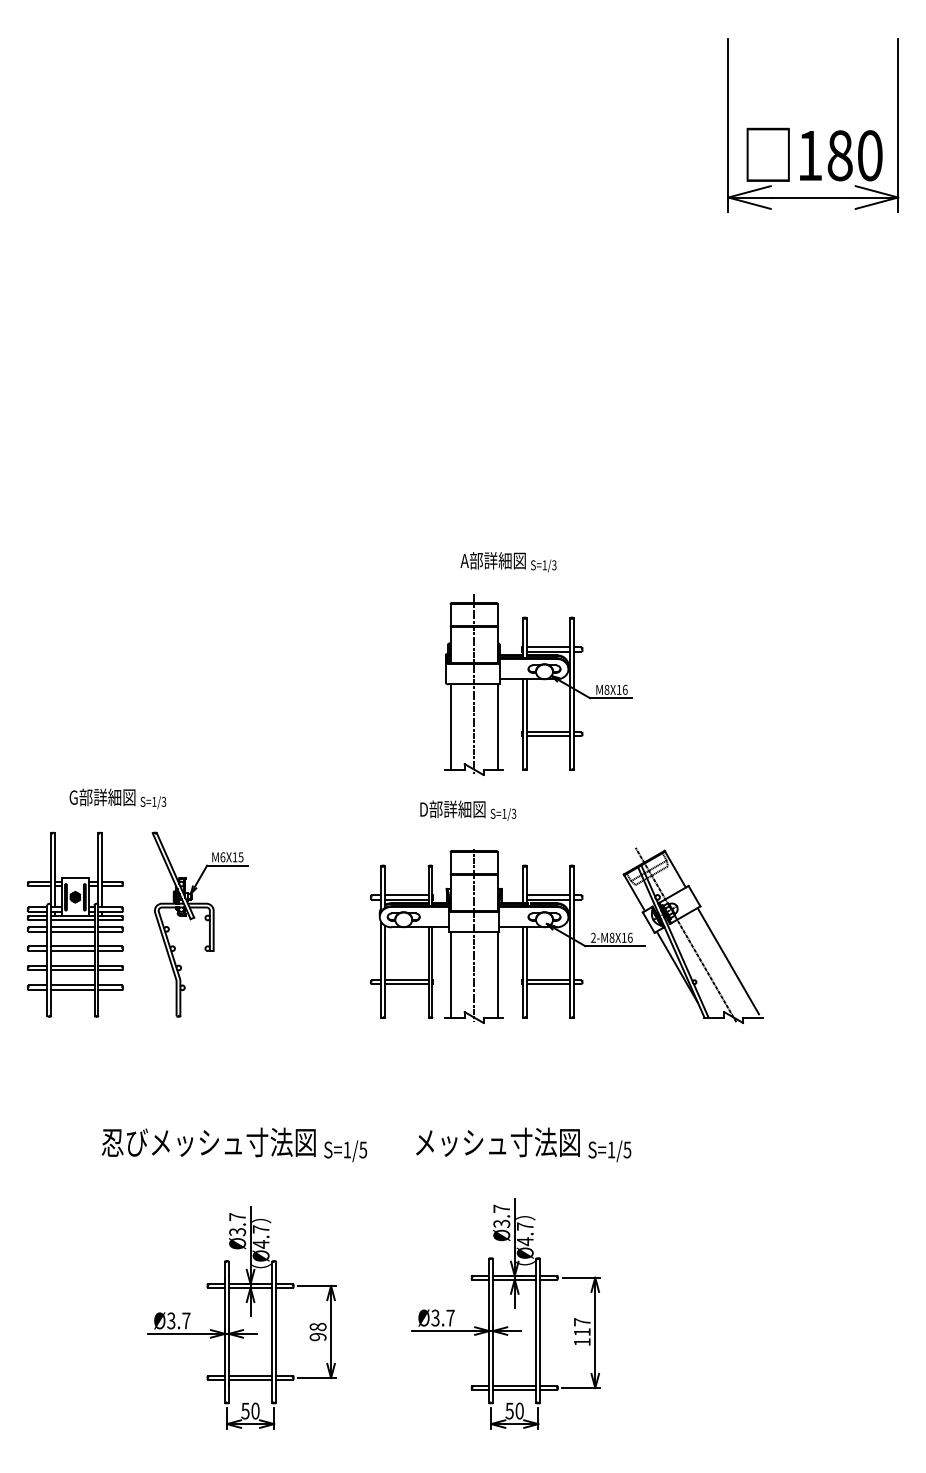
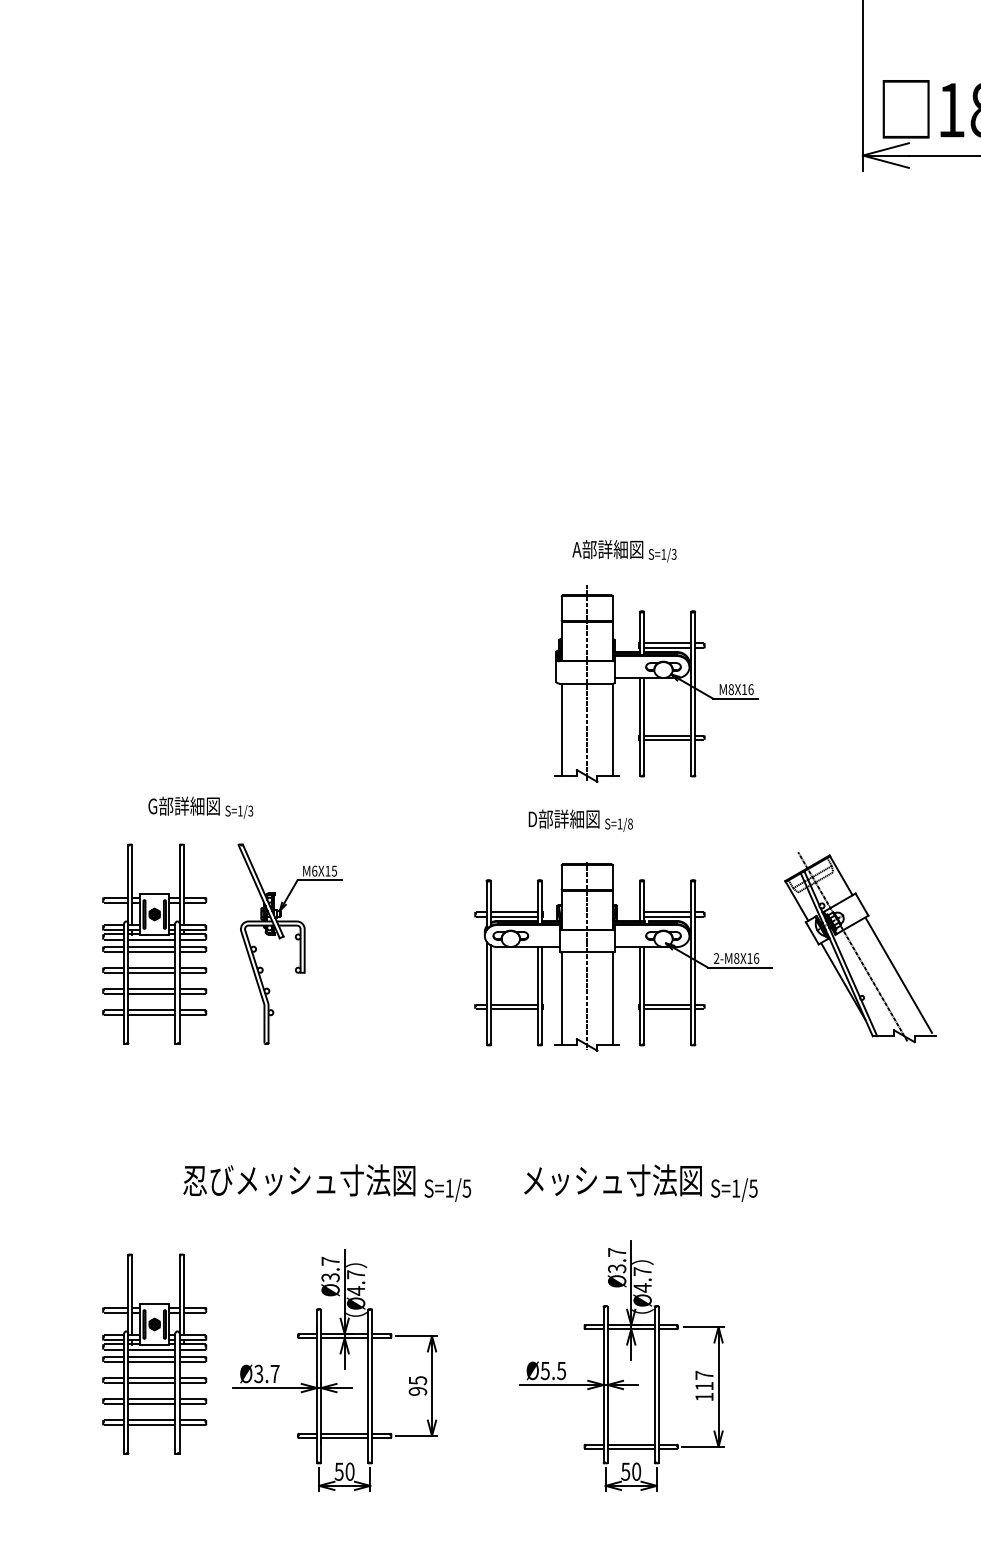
text: (513, 813) -> (629, 823), S=1/3 -> S=1/8
part: (692, 935) -> (859, 947), moved
part: (75, 1302) -> (154, 1354), added
text: (442, 1317) -> (552, 1370), Ø3.7 -> Ø5.5
text: (317, 1326) -> (417, 1380), 98 -> 95

